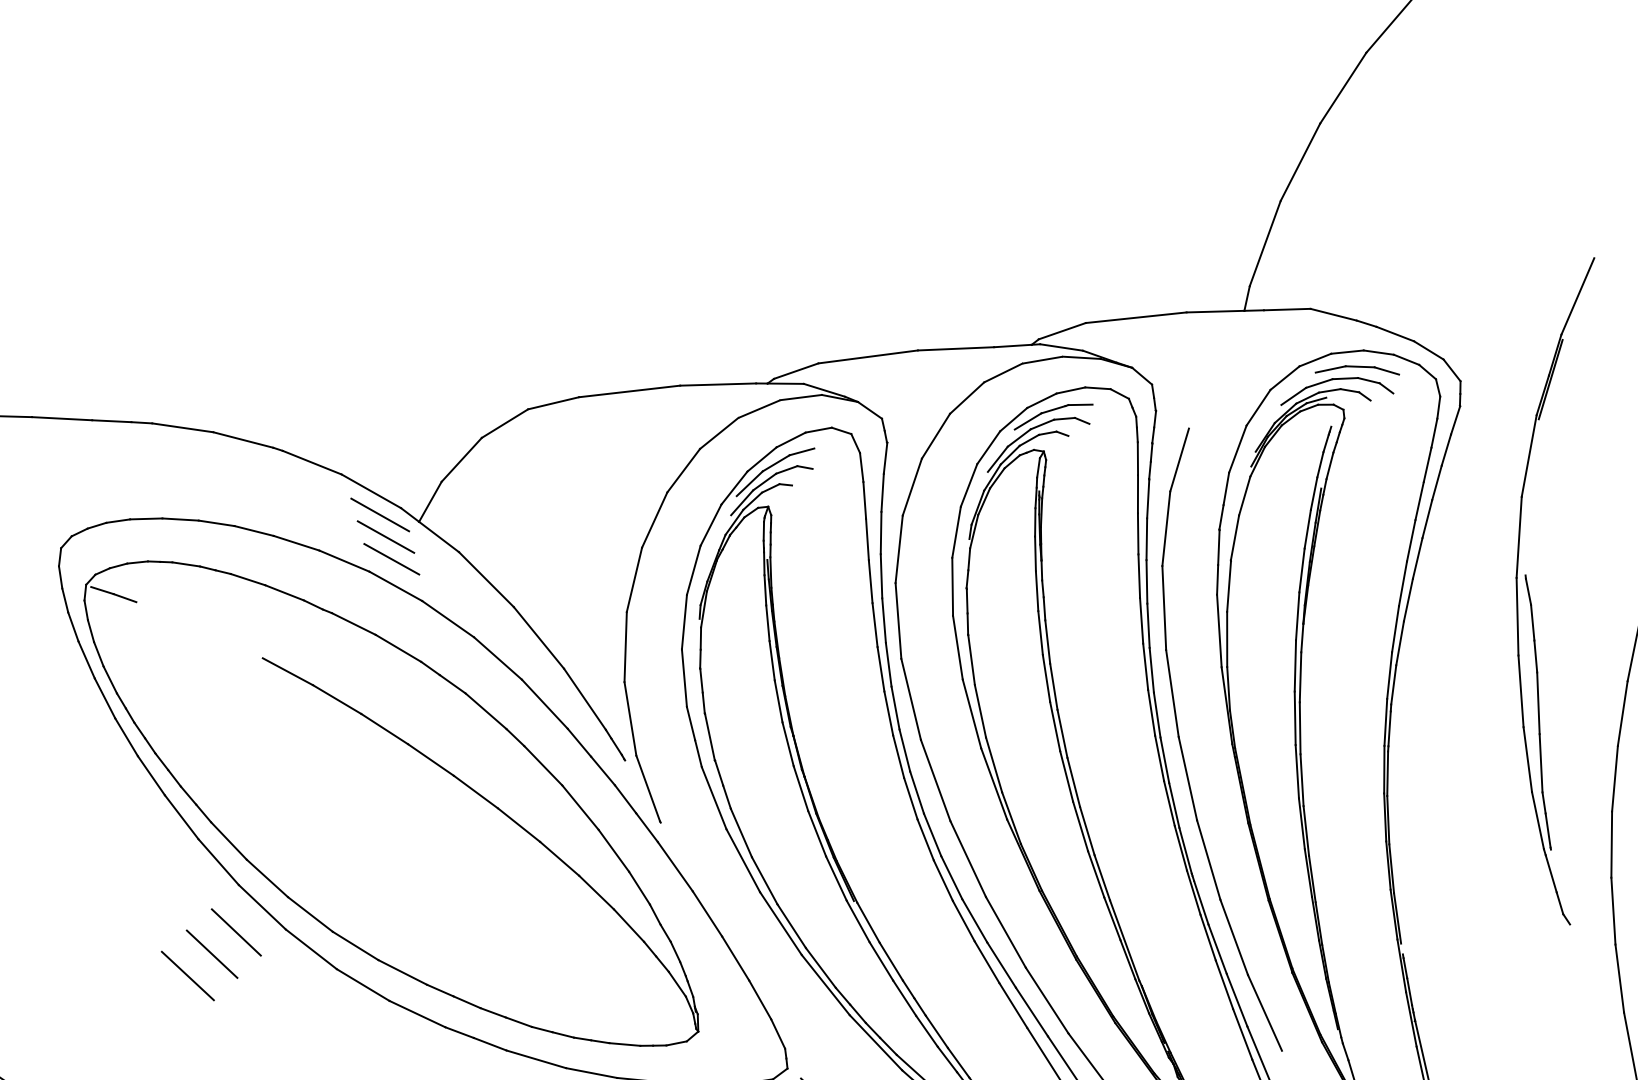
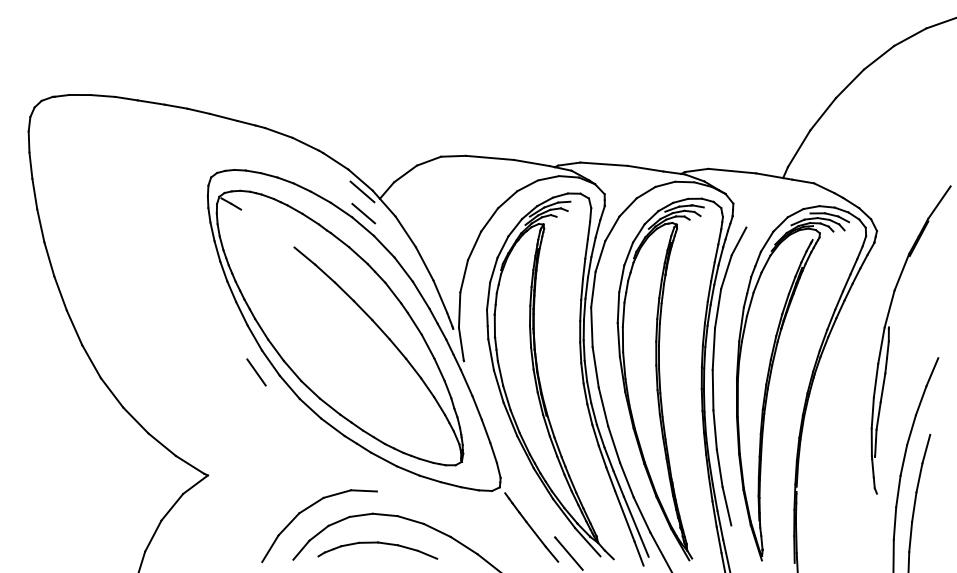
line: (384, 536) -> (362, 202), removed
line: (210, 952) -> (242, 379), removed
line: (186, 974) -> (229, 387), removed

